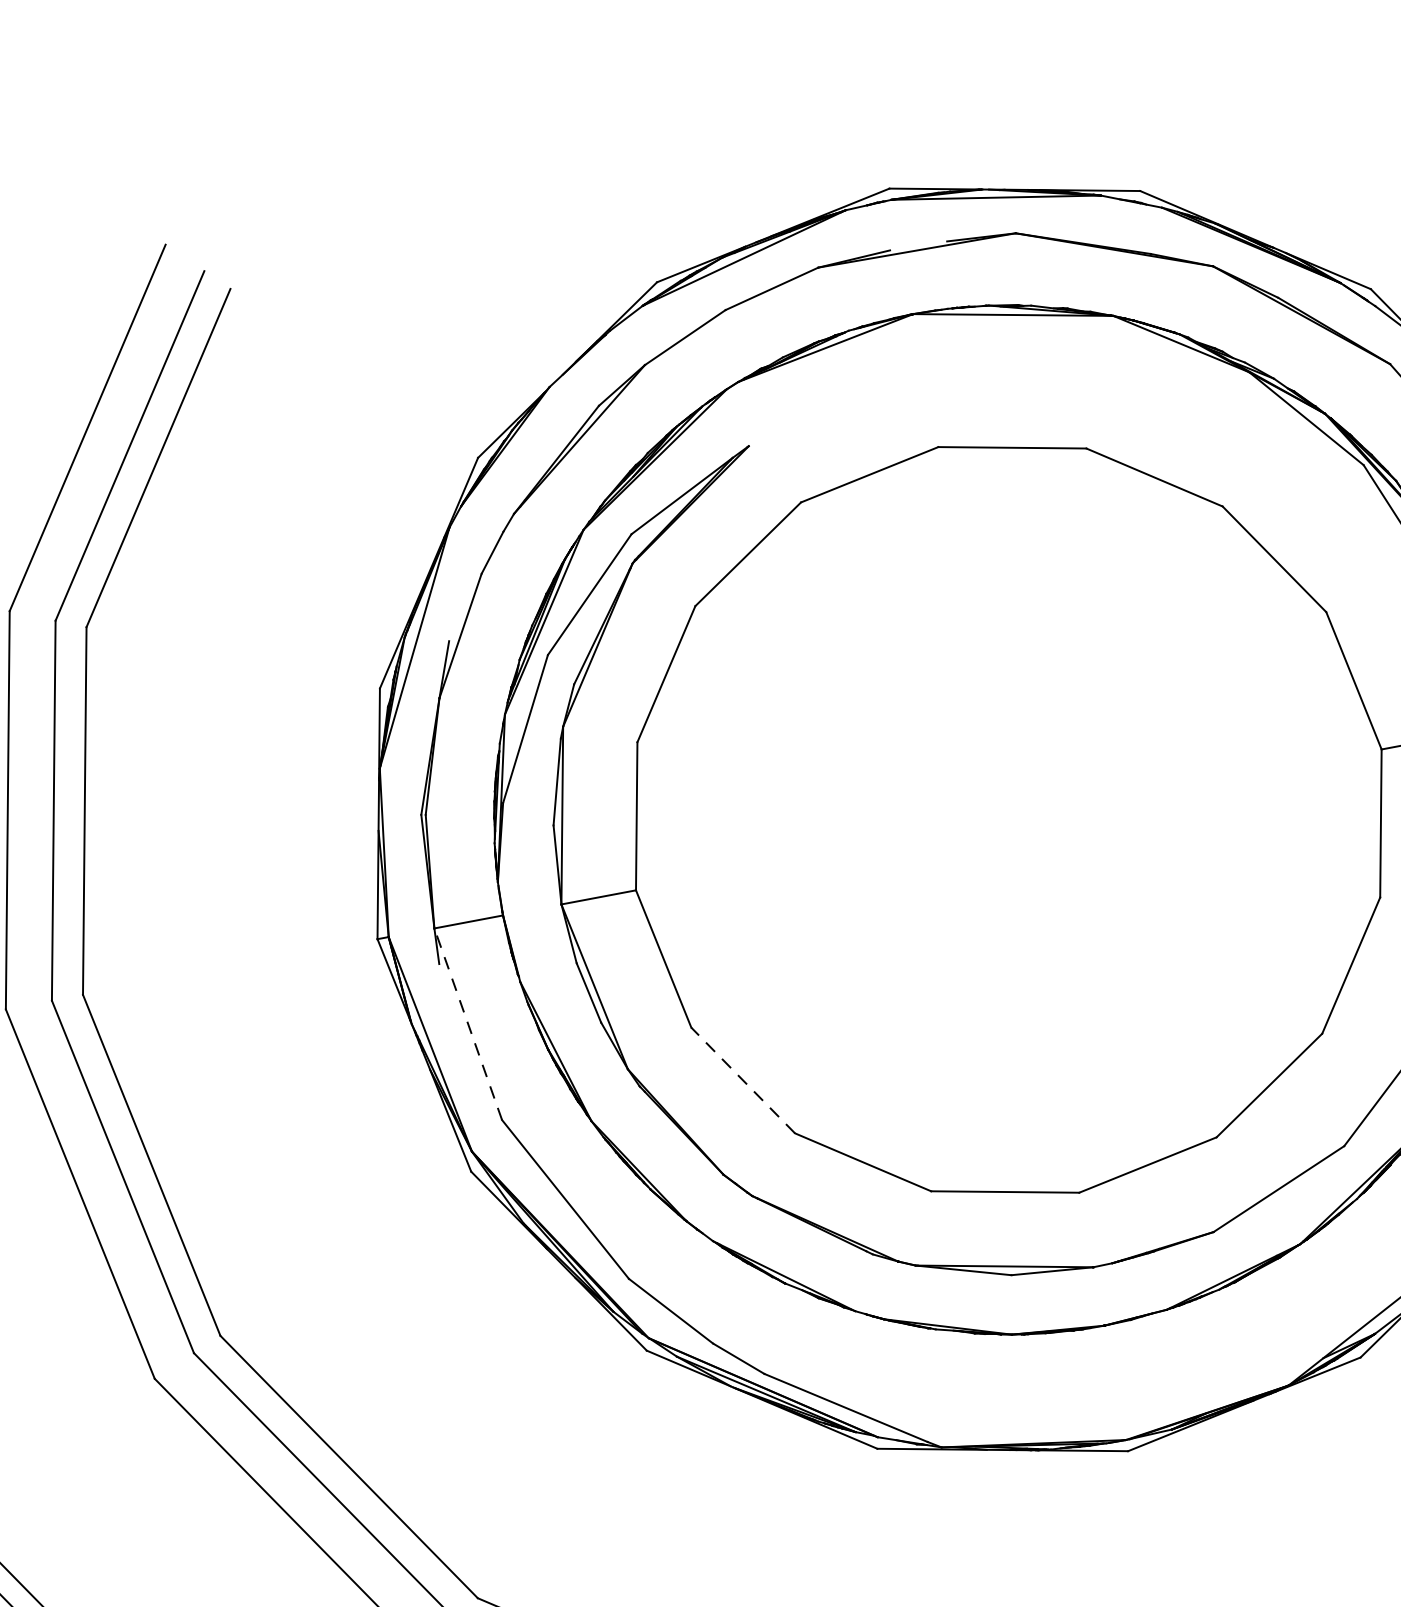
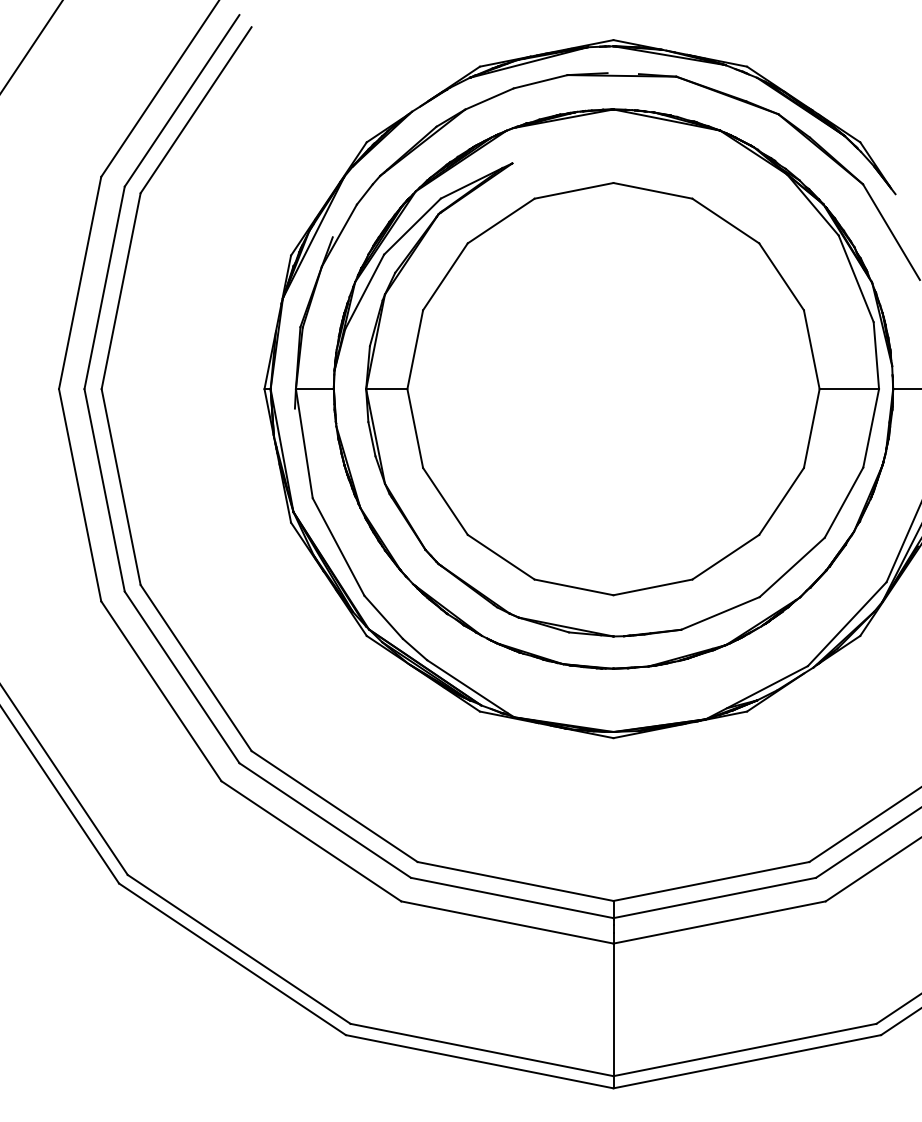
line: (468, 1023) -> (304, 443), dashed -> solid
line: (743, 1080) -> (445, 501), dashed -> solid

